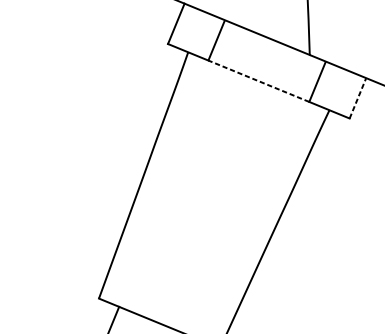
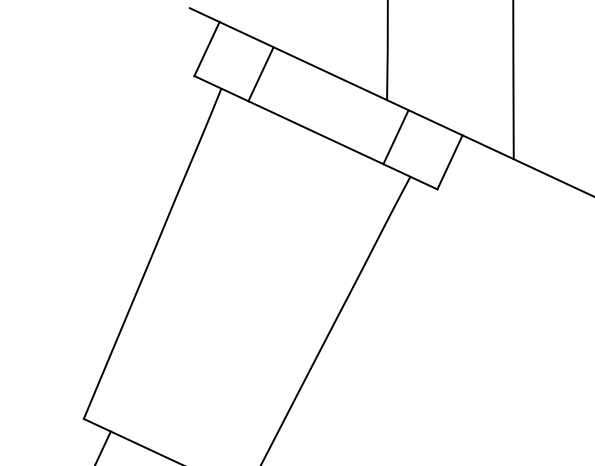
line: (258, 81) -> (315, 132), dashed -> solid
line: (358, 98) -> (450, 162), dashed -> solid

